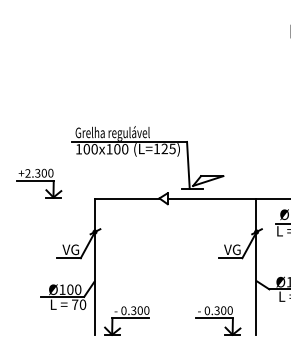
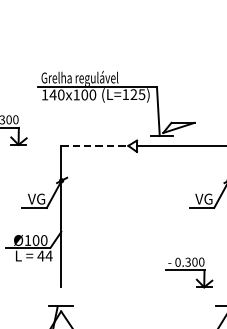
text: (86, 149) -> (52, 95), 100 -> 140
line: (127, 198) -> (95, 145), solid -> dashed
text: (78, 304) -> (44, 255), 70 -> 44
part: (126, 320) -> (94, 272), removed

